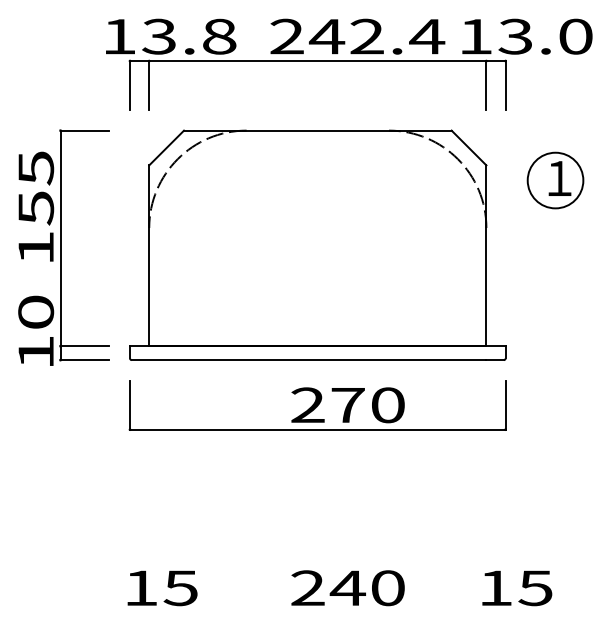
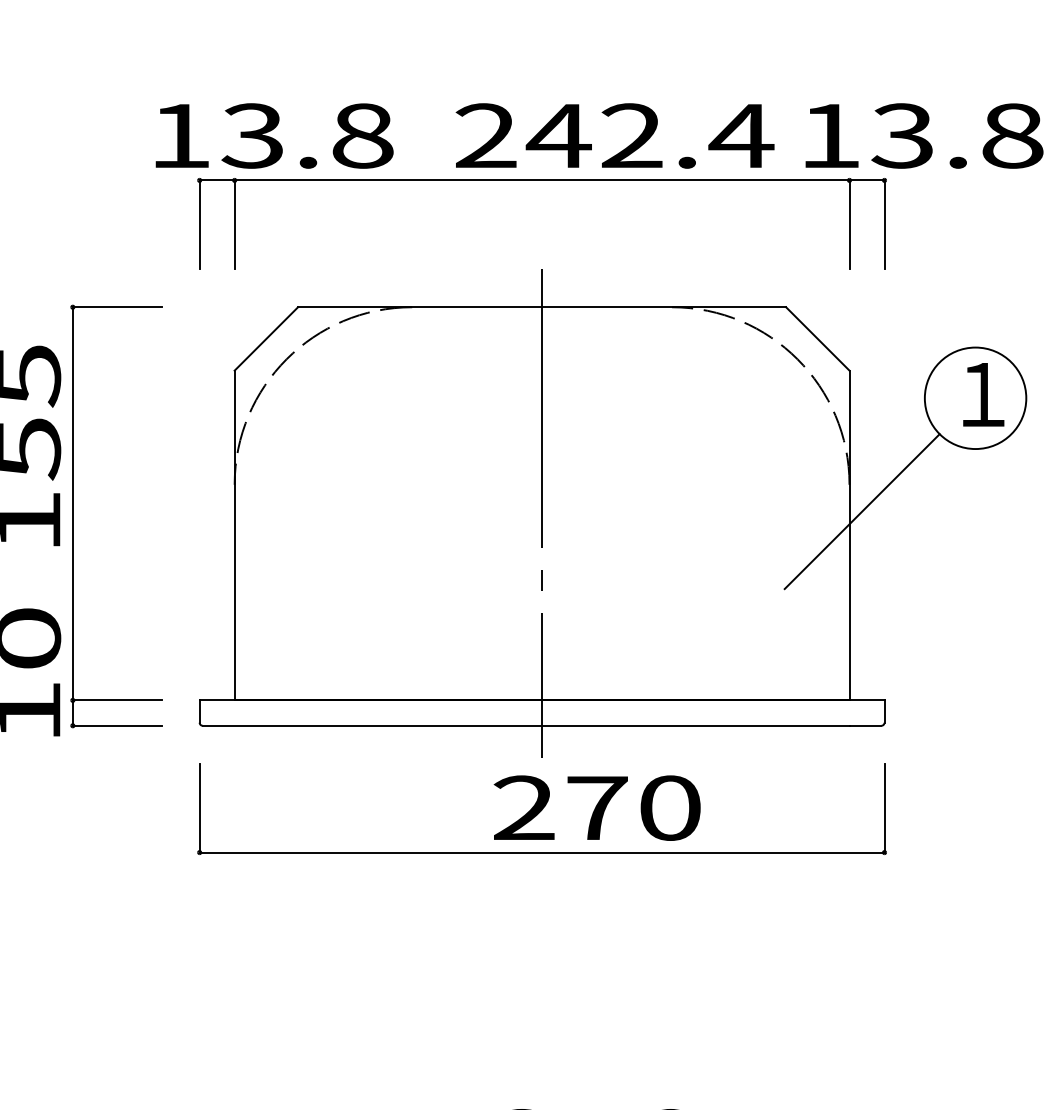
text: (575, 36) -> (1011, 135), 13.0 -> 13.8
line: (492, 242) -> (860, 511), added
line: (317, 243) -> (541, 513), added

